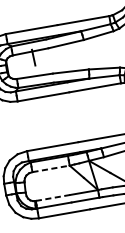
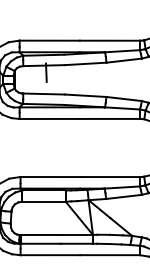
line: (51, 168) -> (44, 201), dashed -> solid
line: (52, 197) -> (40, 234), dashed -> solid

